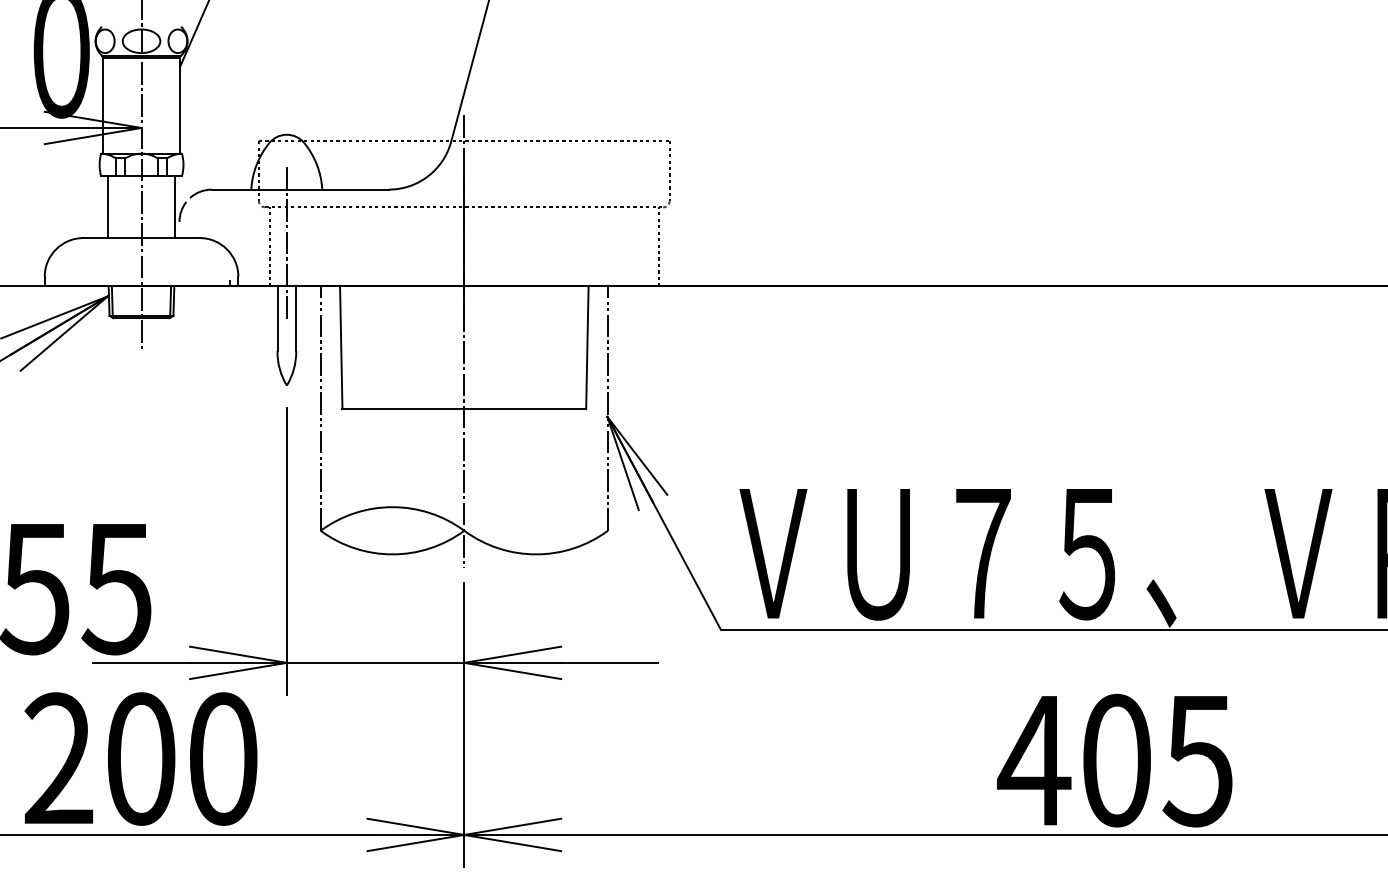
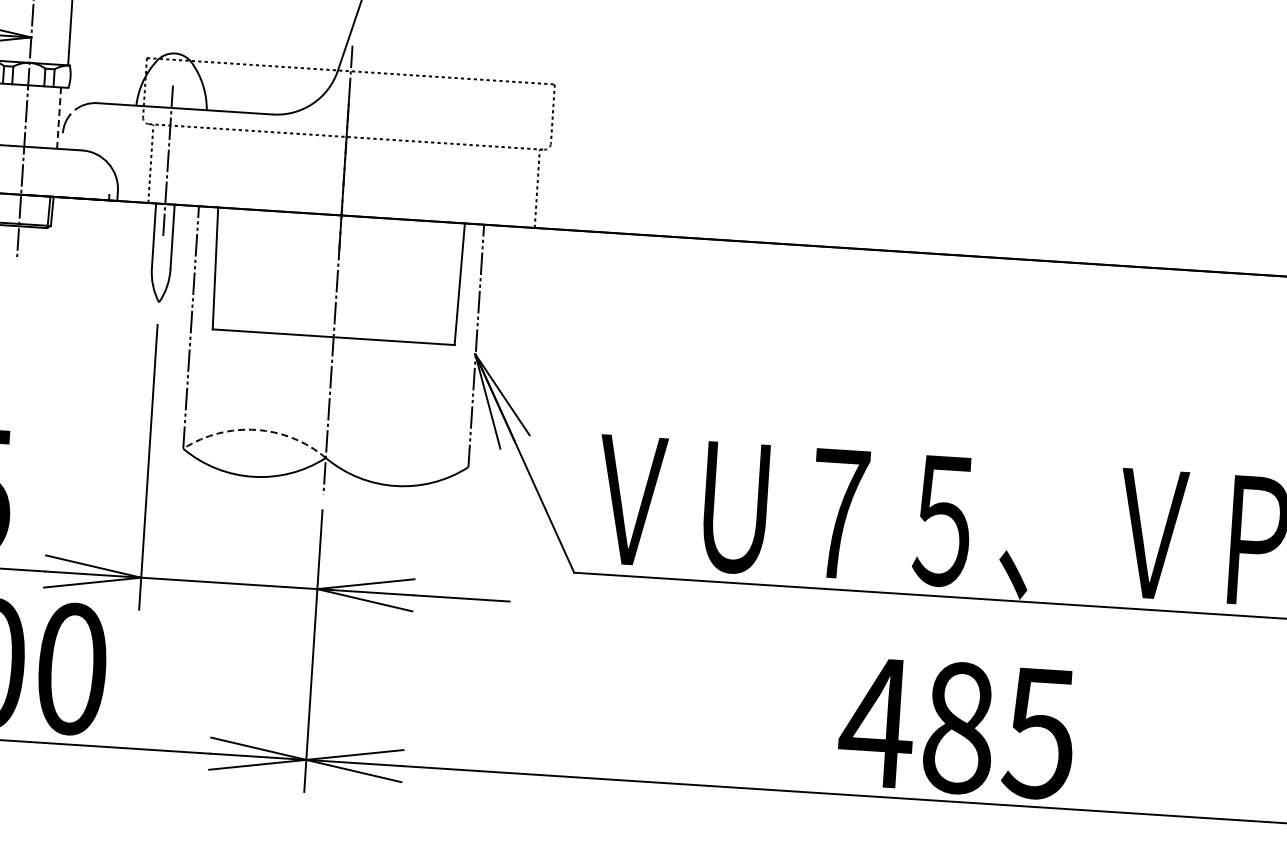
line: (174, 207) -> (58, 118), solid -> dashed
arc: (392, 507) -> (256, 430), solid -> dashed
text: (1117, 760) -> (959, 727), 405 -> 485

